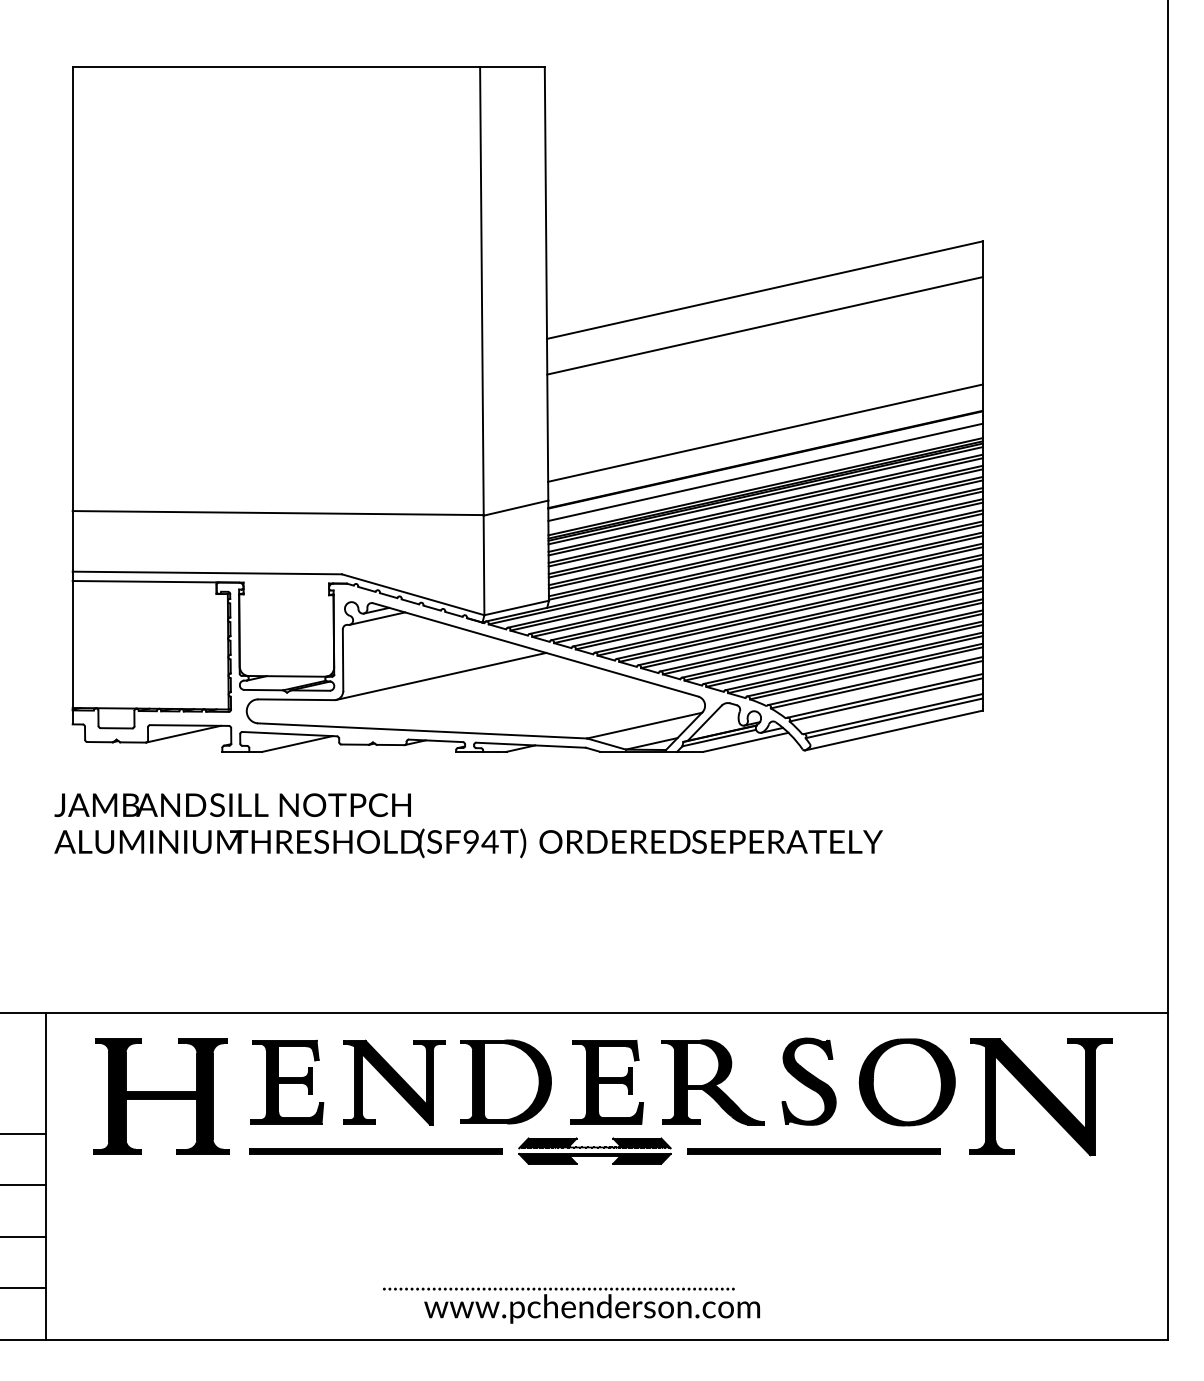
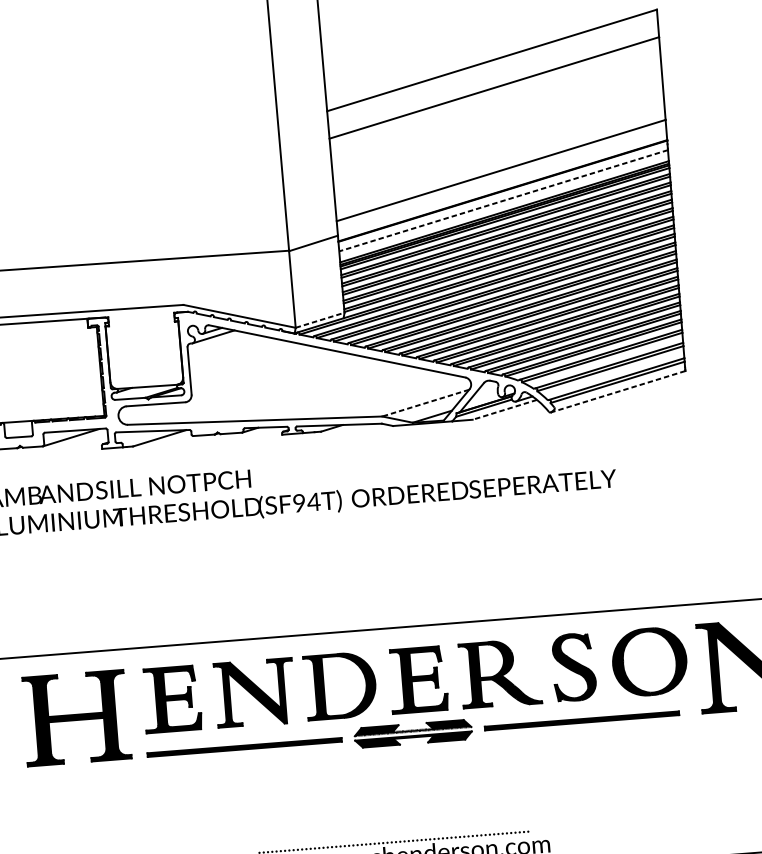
line: (765, 472) -> (503, 200), solid -> dashed
line: (517, 607) -> (320, 319), solid -> dashed
line: (441, 675) -> (266, 376), removed
line: (644, 725) -> (425, 403), solid -> dashed
line: (893, 730) -> (617, 391), solid -> dashed
line: (745, 742) -> (504, 410), solid -> dashed

